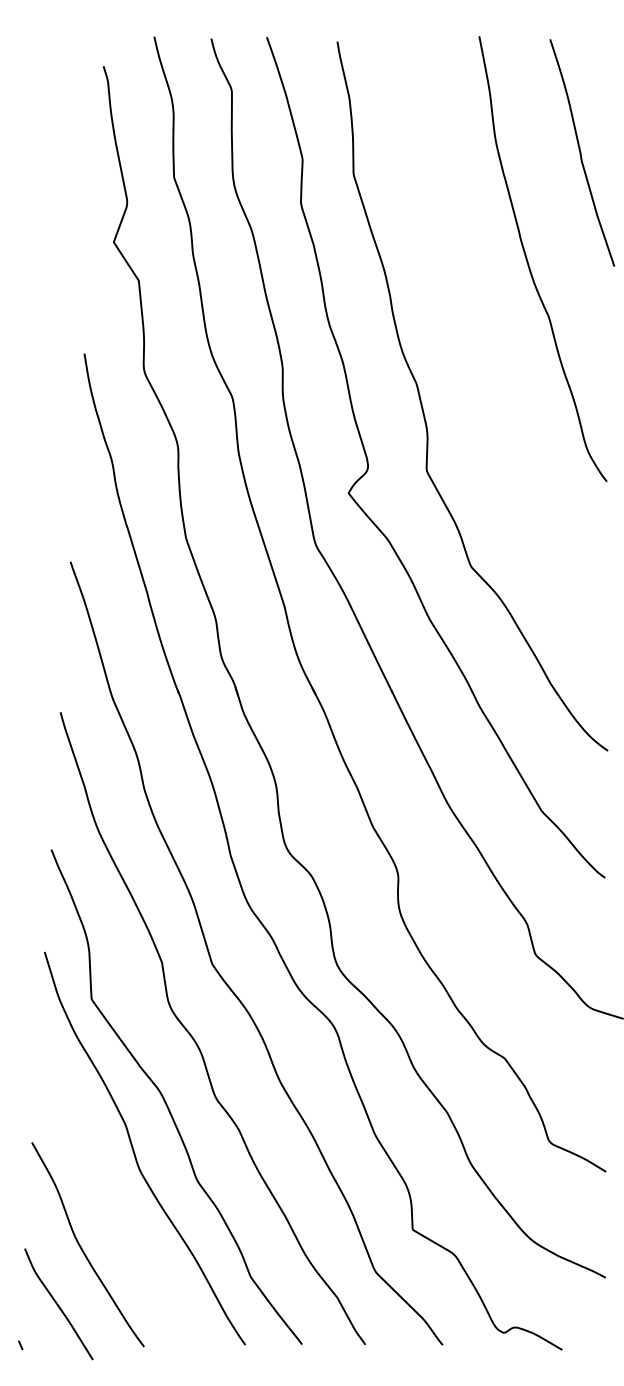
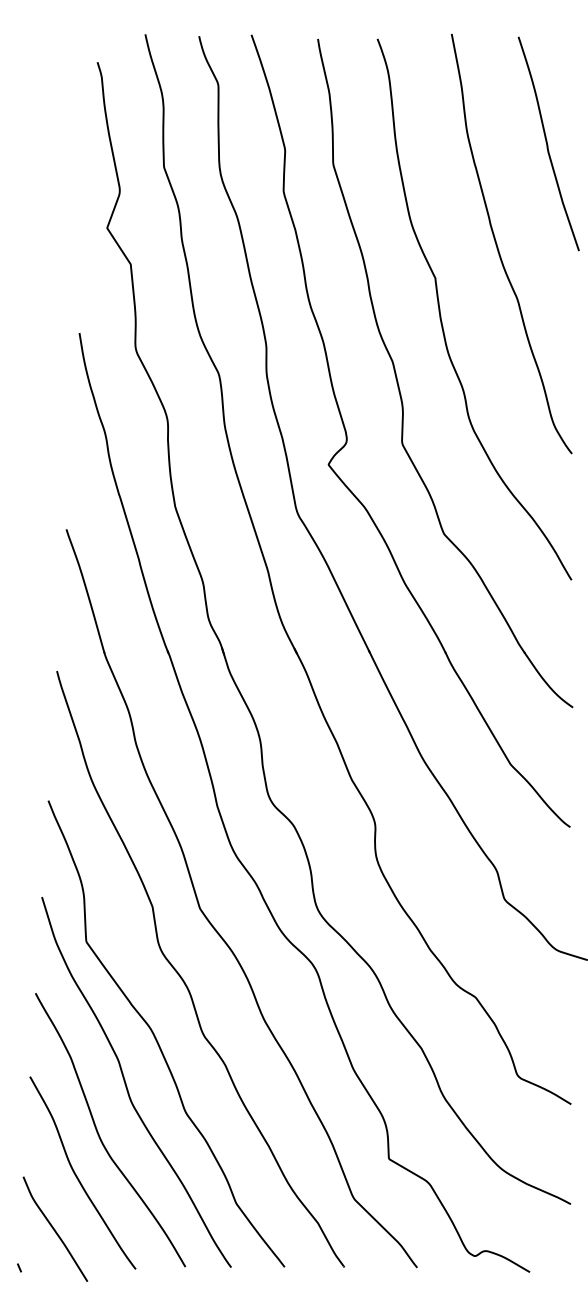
curve: (468, 335) -> (441, 316), added
curve: (105, 1203) -> (99, 1134), added

